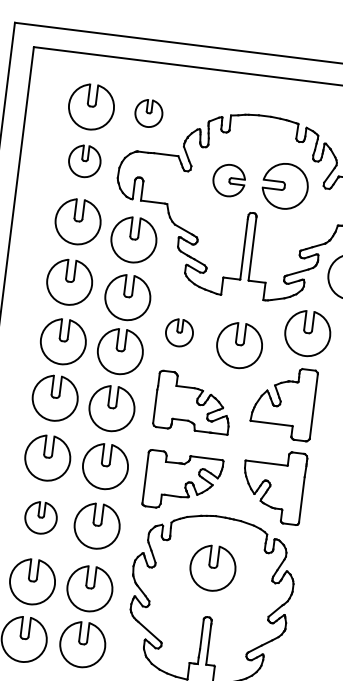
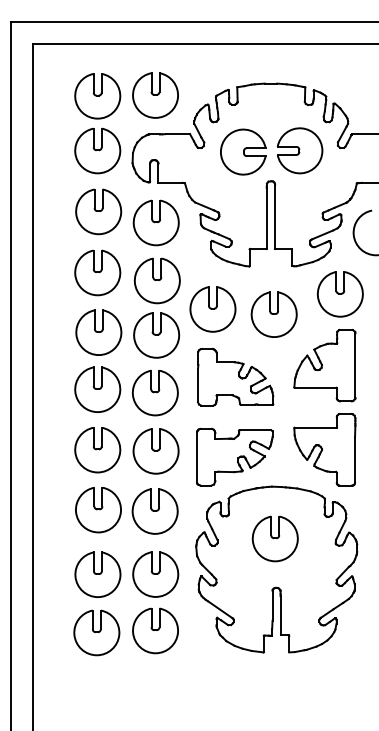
part: (148, 113) -> (155, 95), size x1.67
part: (84, 161) -> (97, 150), size x1.43
part: (229, 180) -> (243, 151), size x1.43
part: (178, 333) -> (212, 309), size x1.67
part: (41, 518) -> (98, 510), size x1.43

